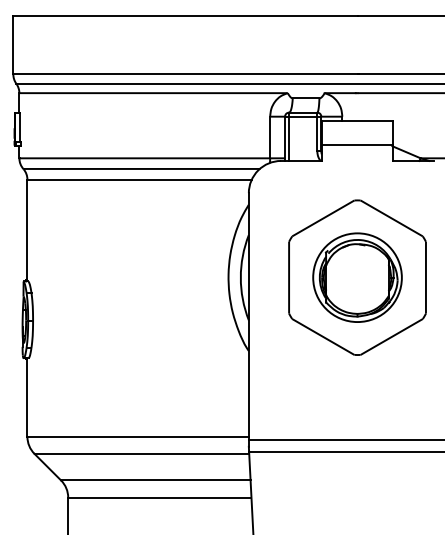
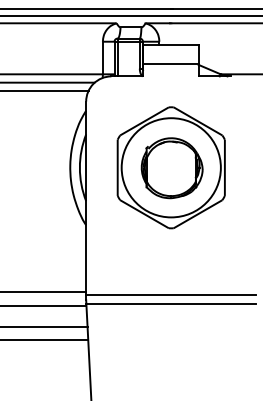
circle: (357, 277) -> (171, 167), size x1.43

